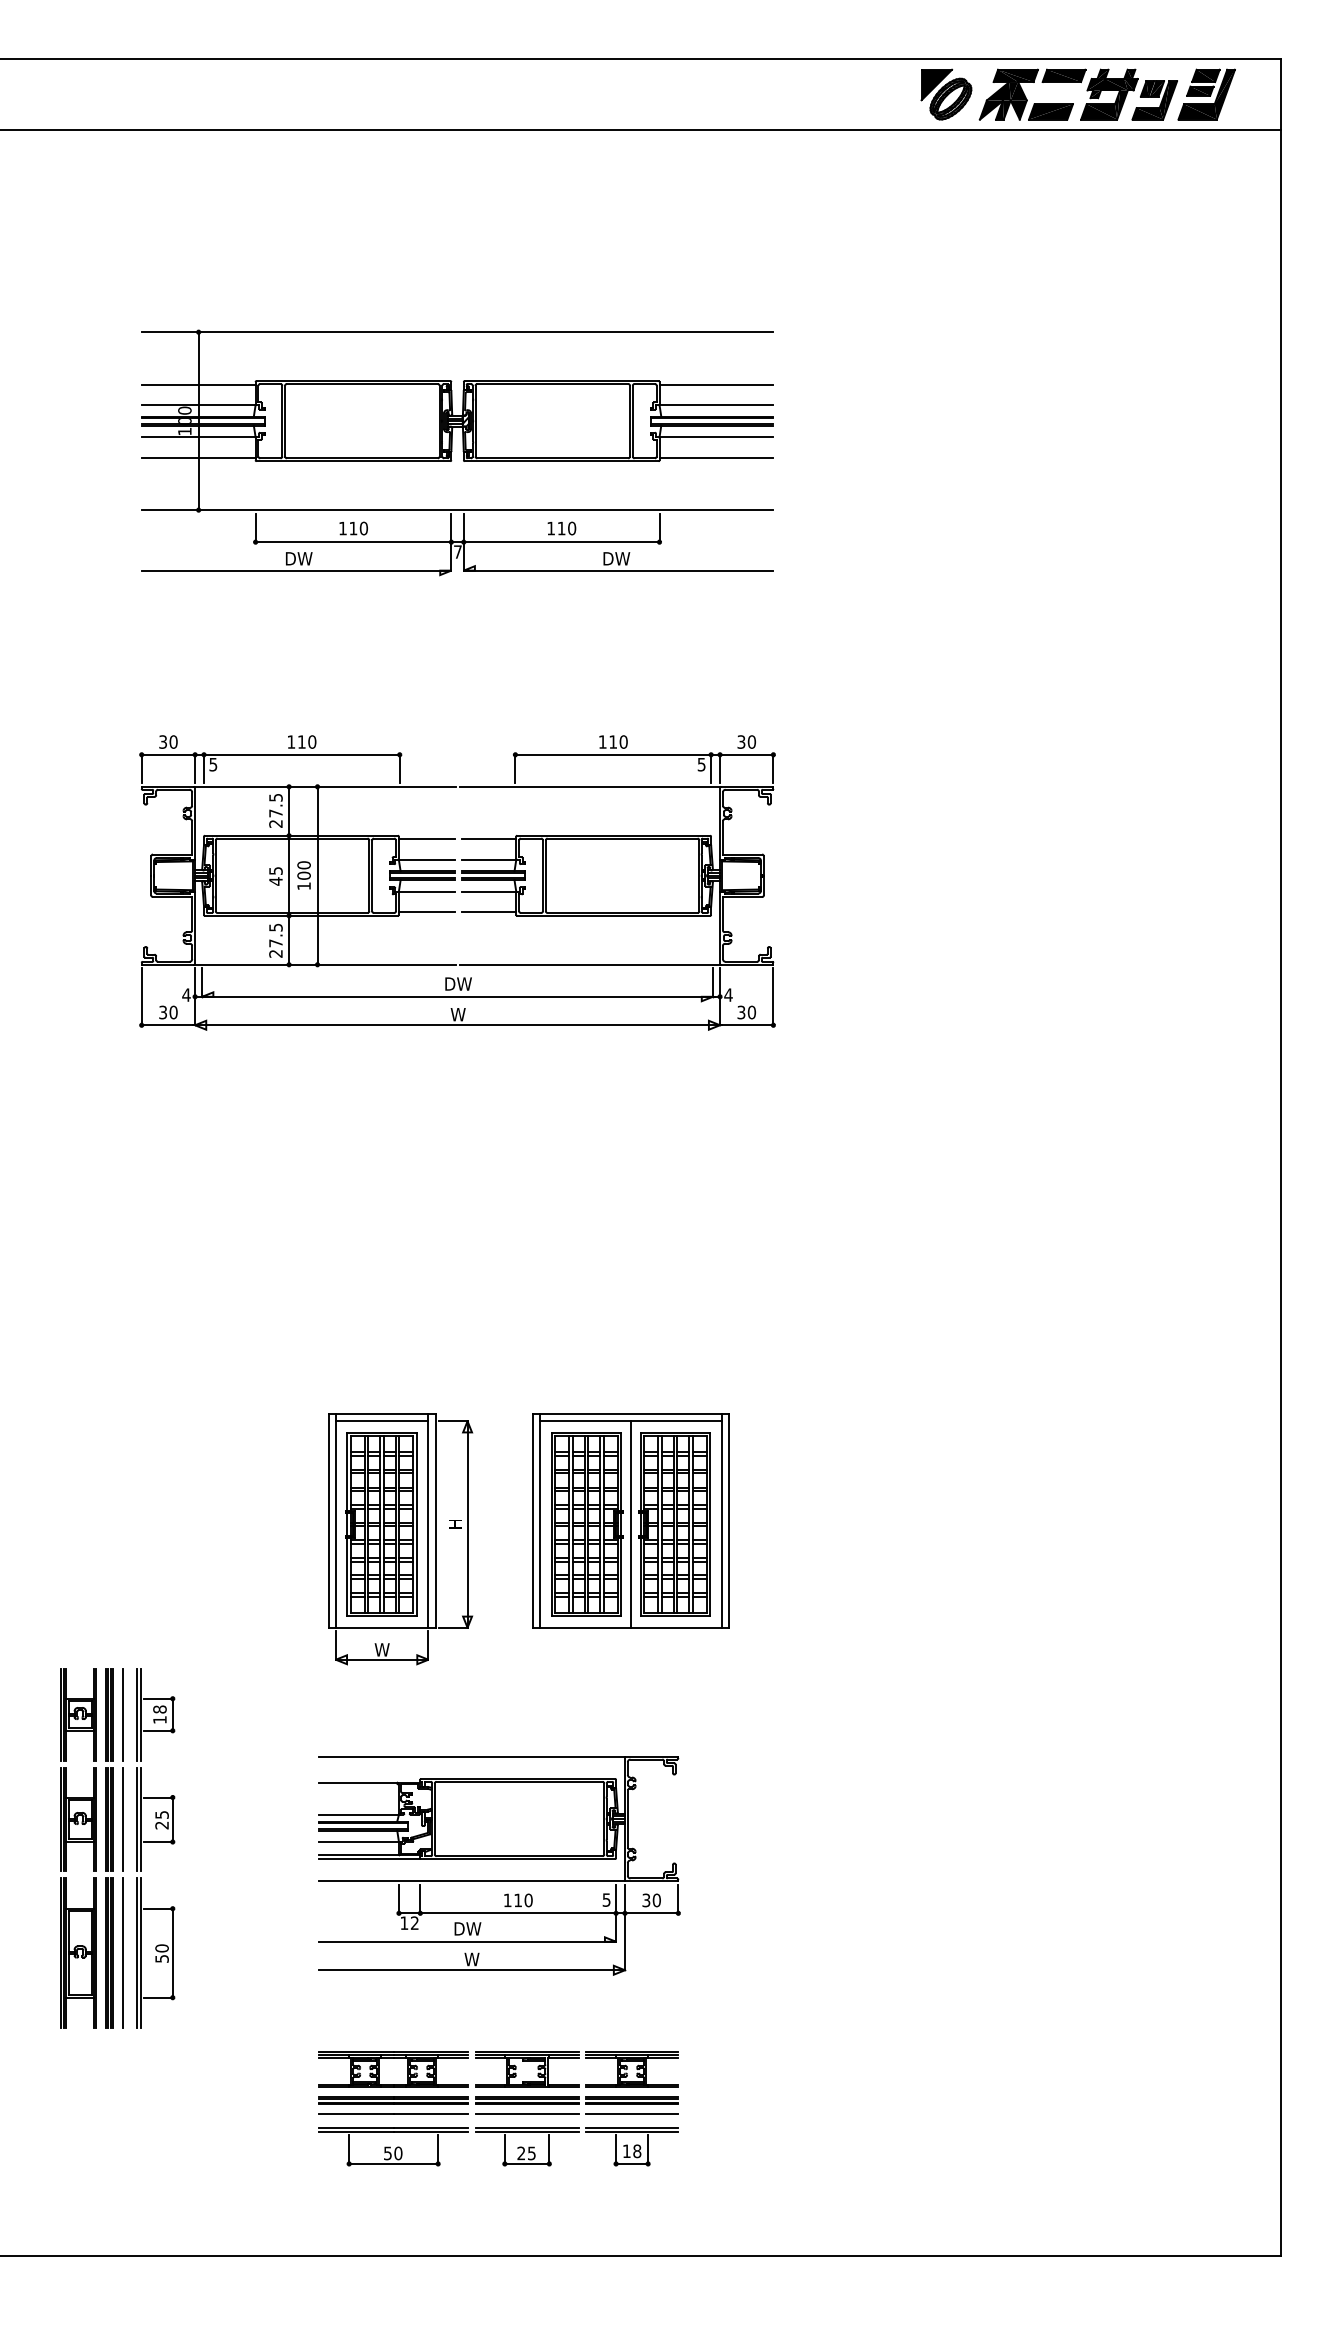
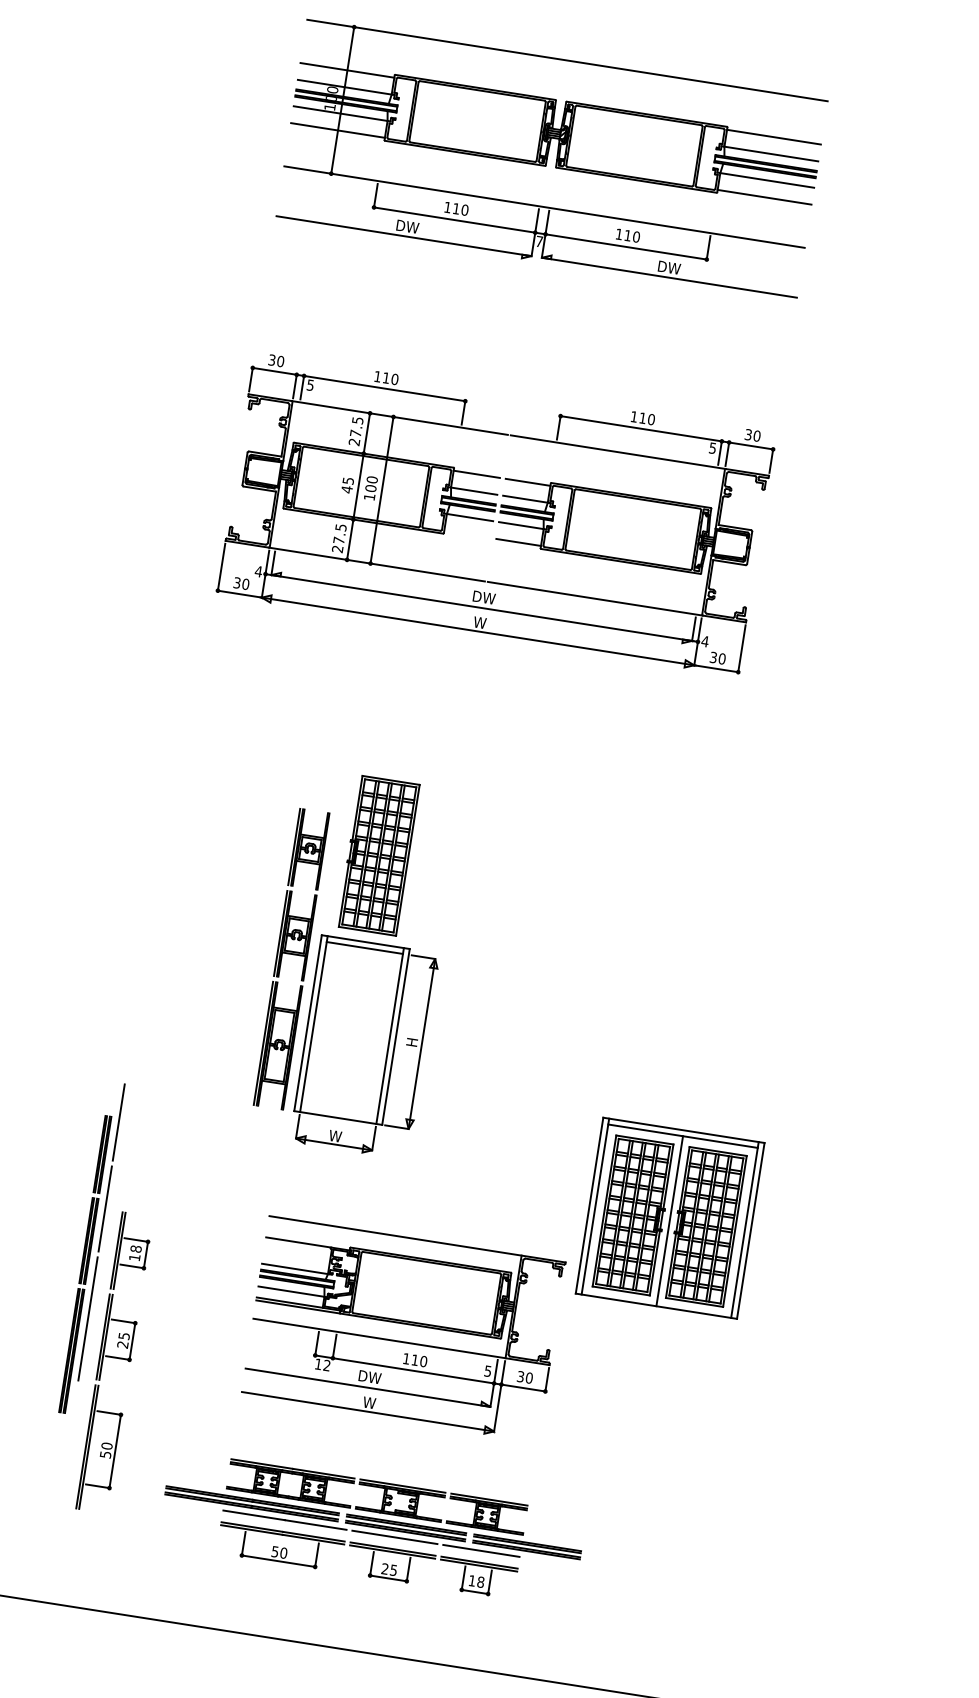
line: (426, 912) -> (467, 534), removed
part: (630, 1520) -> (669, 1217), moved
part: (381, 1524) -> (378, 855), moved
part: (78, 1848) -> (291, 959), moved
line: (122, 1848) -> (101, 1232), moved
part: (155, 1848) -> (114, 1362), moved
part: (498, 2100) -> (373, 1522), size x1.4

